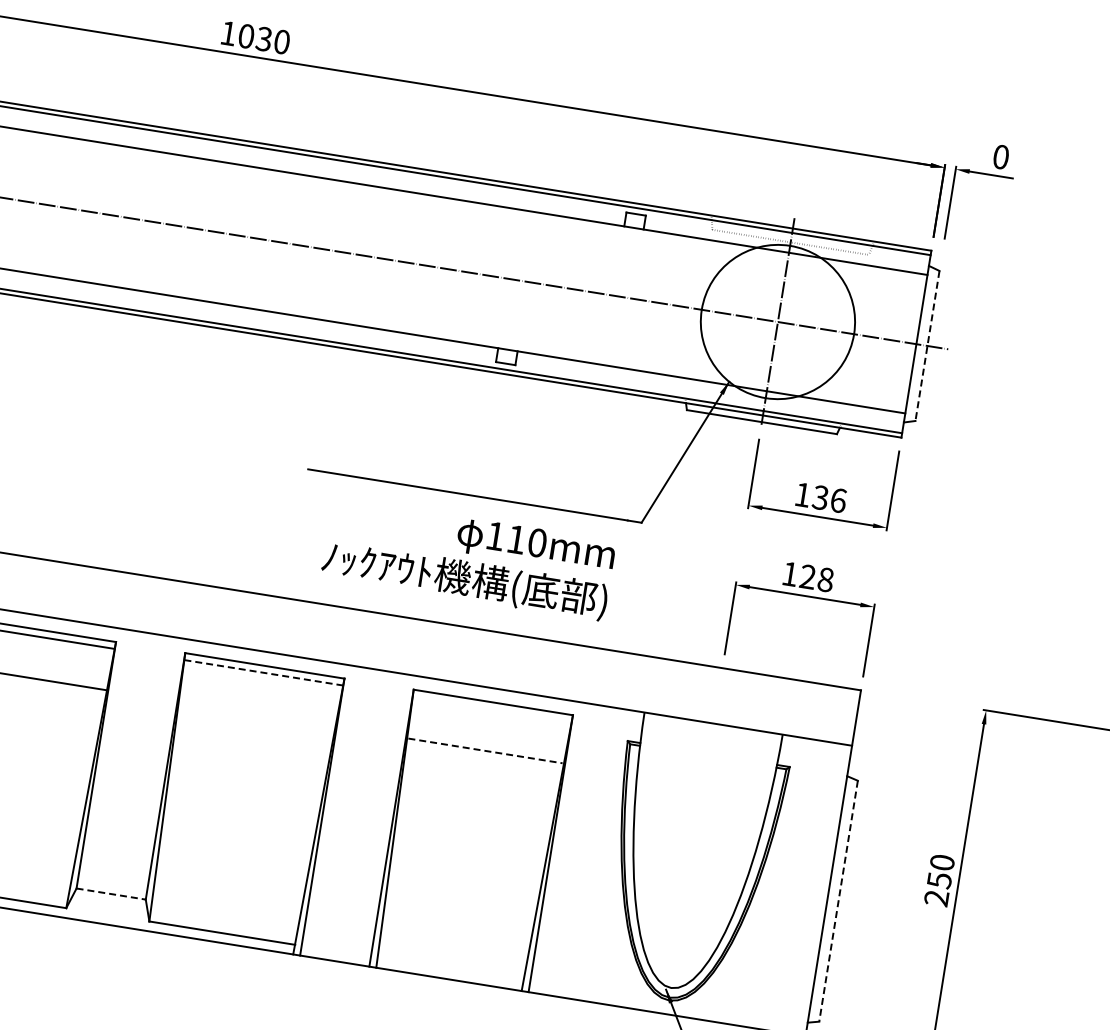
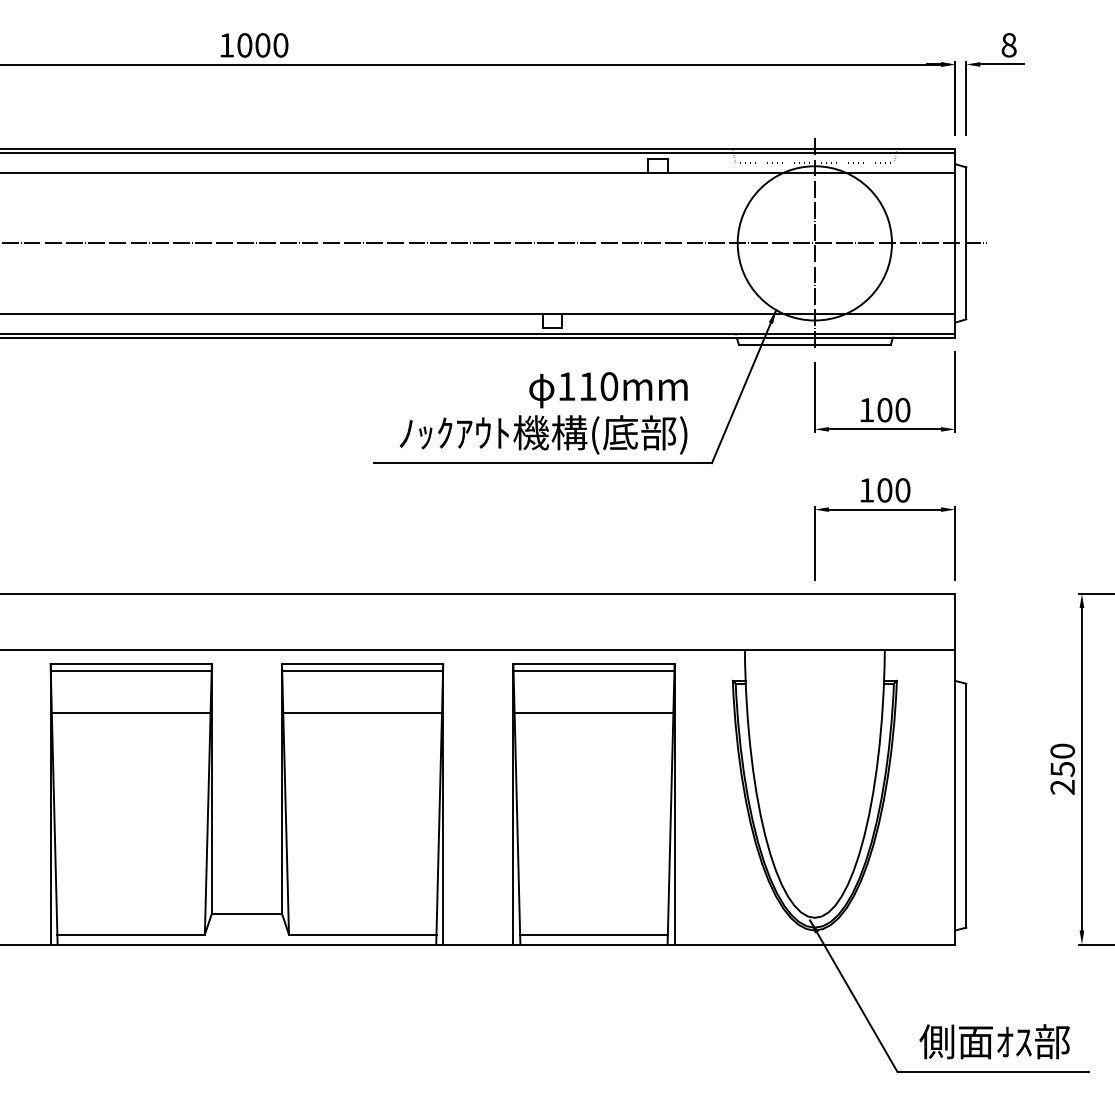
text: (263, 39) -> (262, 45), 1030 -> 1000
text: (1000, 157) -> (1008, 45), 0 -> 8
line: (927, 346) -> (966, 243), dashed -> solid
text: (829, 498) -> (893, 409), 136 -> 100
text: (468, 559) -> (543, 413), moved
text: (816, 578) -> (893, 490), 128 -> 100
line: (263, 673) -> (362, 671), dashed -> solid
line: (491, 709) -> (593, 671), added
line: (256, 714) -> (362, 713), added
line: (486, 751) -> (594, 713), dashed -> solid
line: (111, 893) -> (247, 913), dashed -> solid
line: (838, 901) -> (966, 805), dashed -> solid
line: (450, 969) -> (593, 934), added

